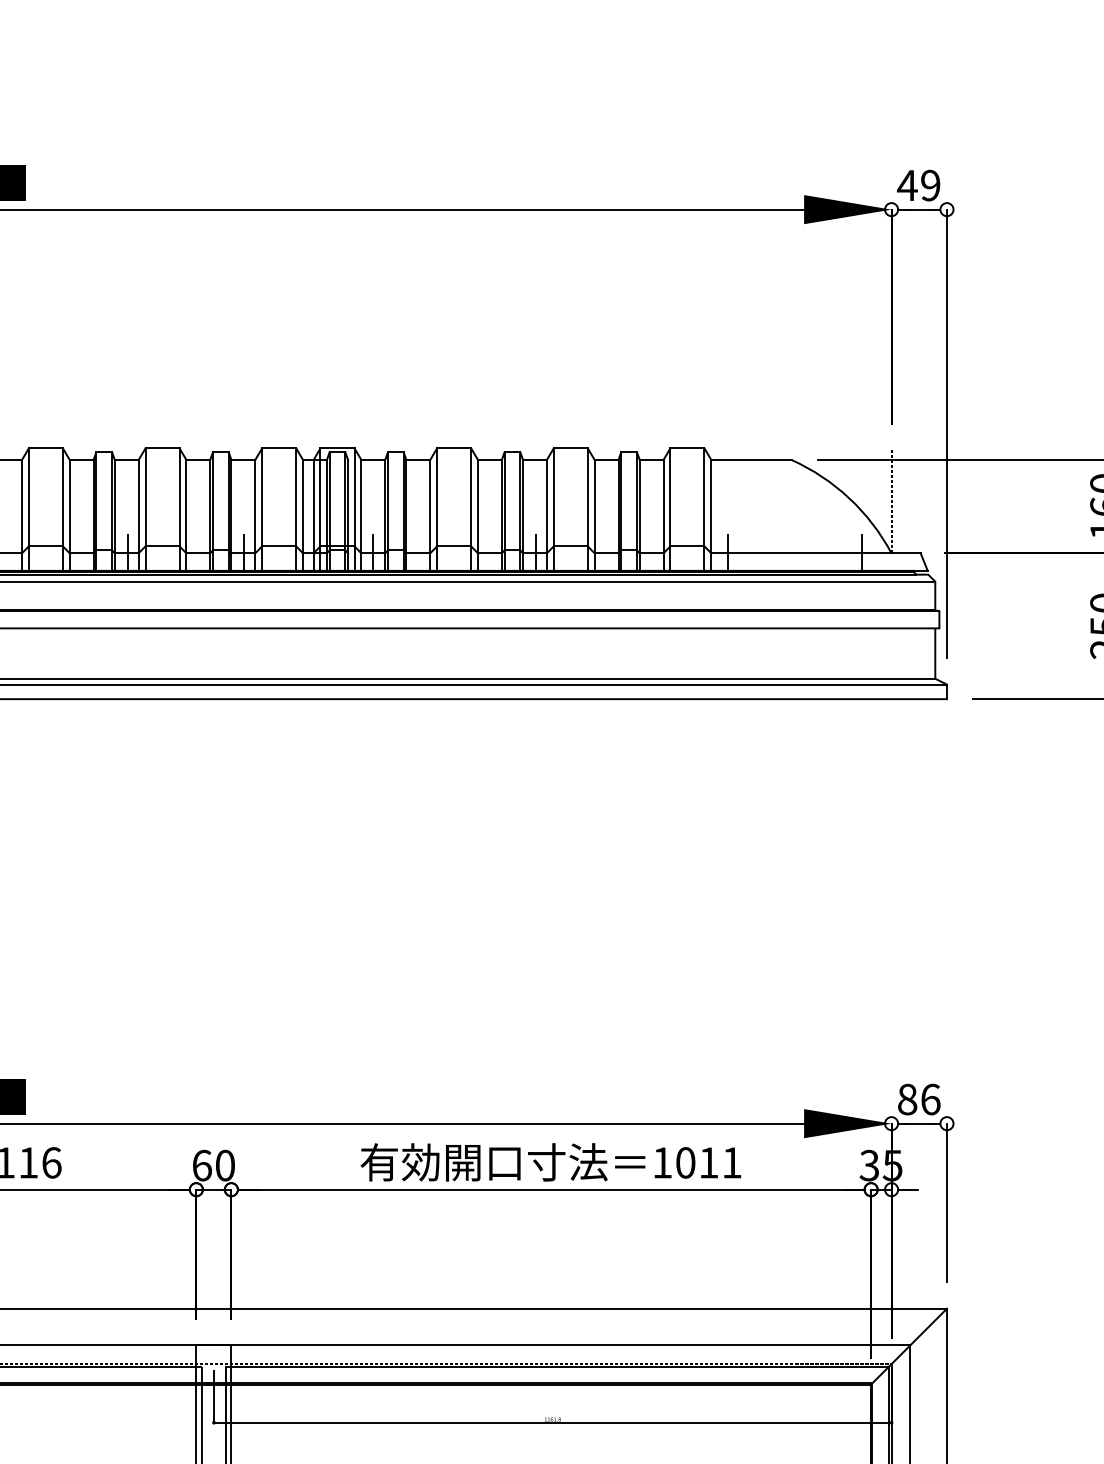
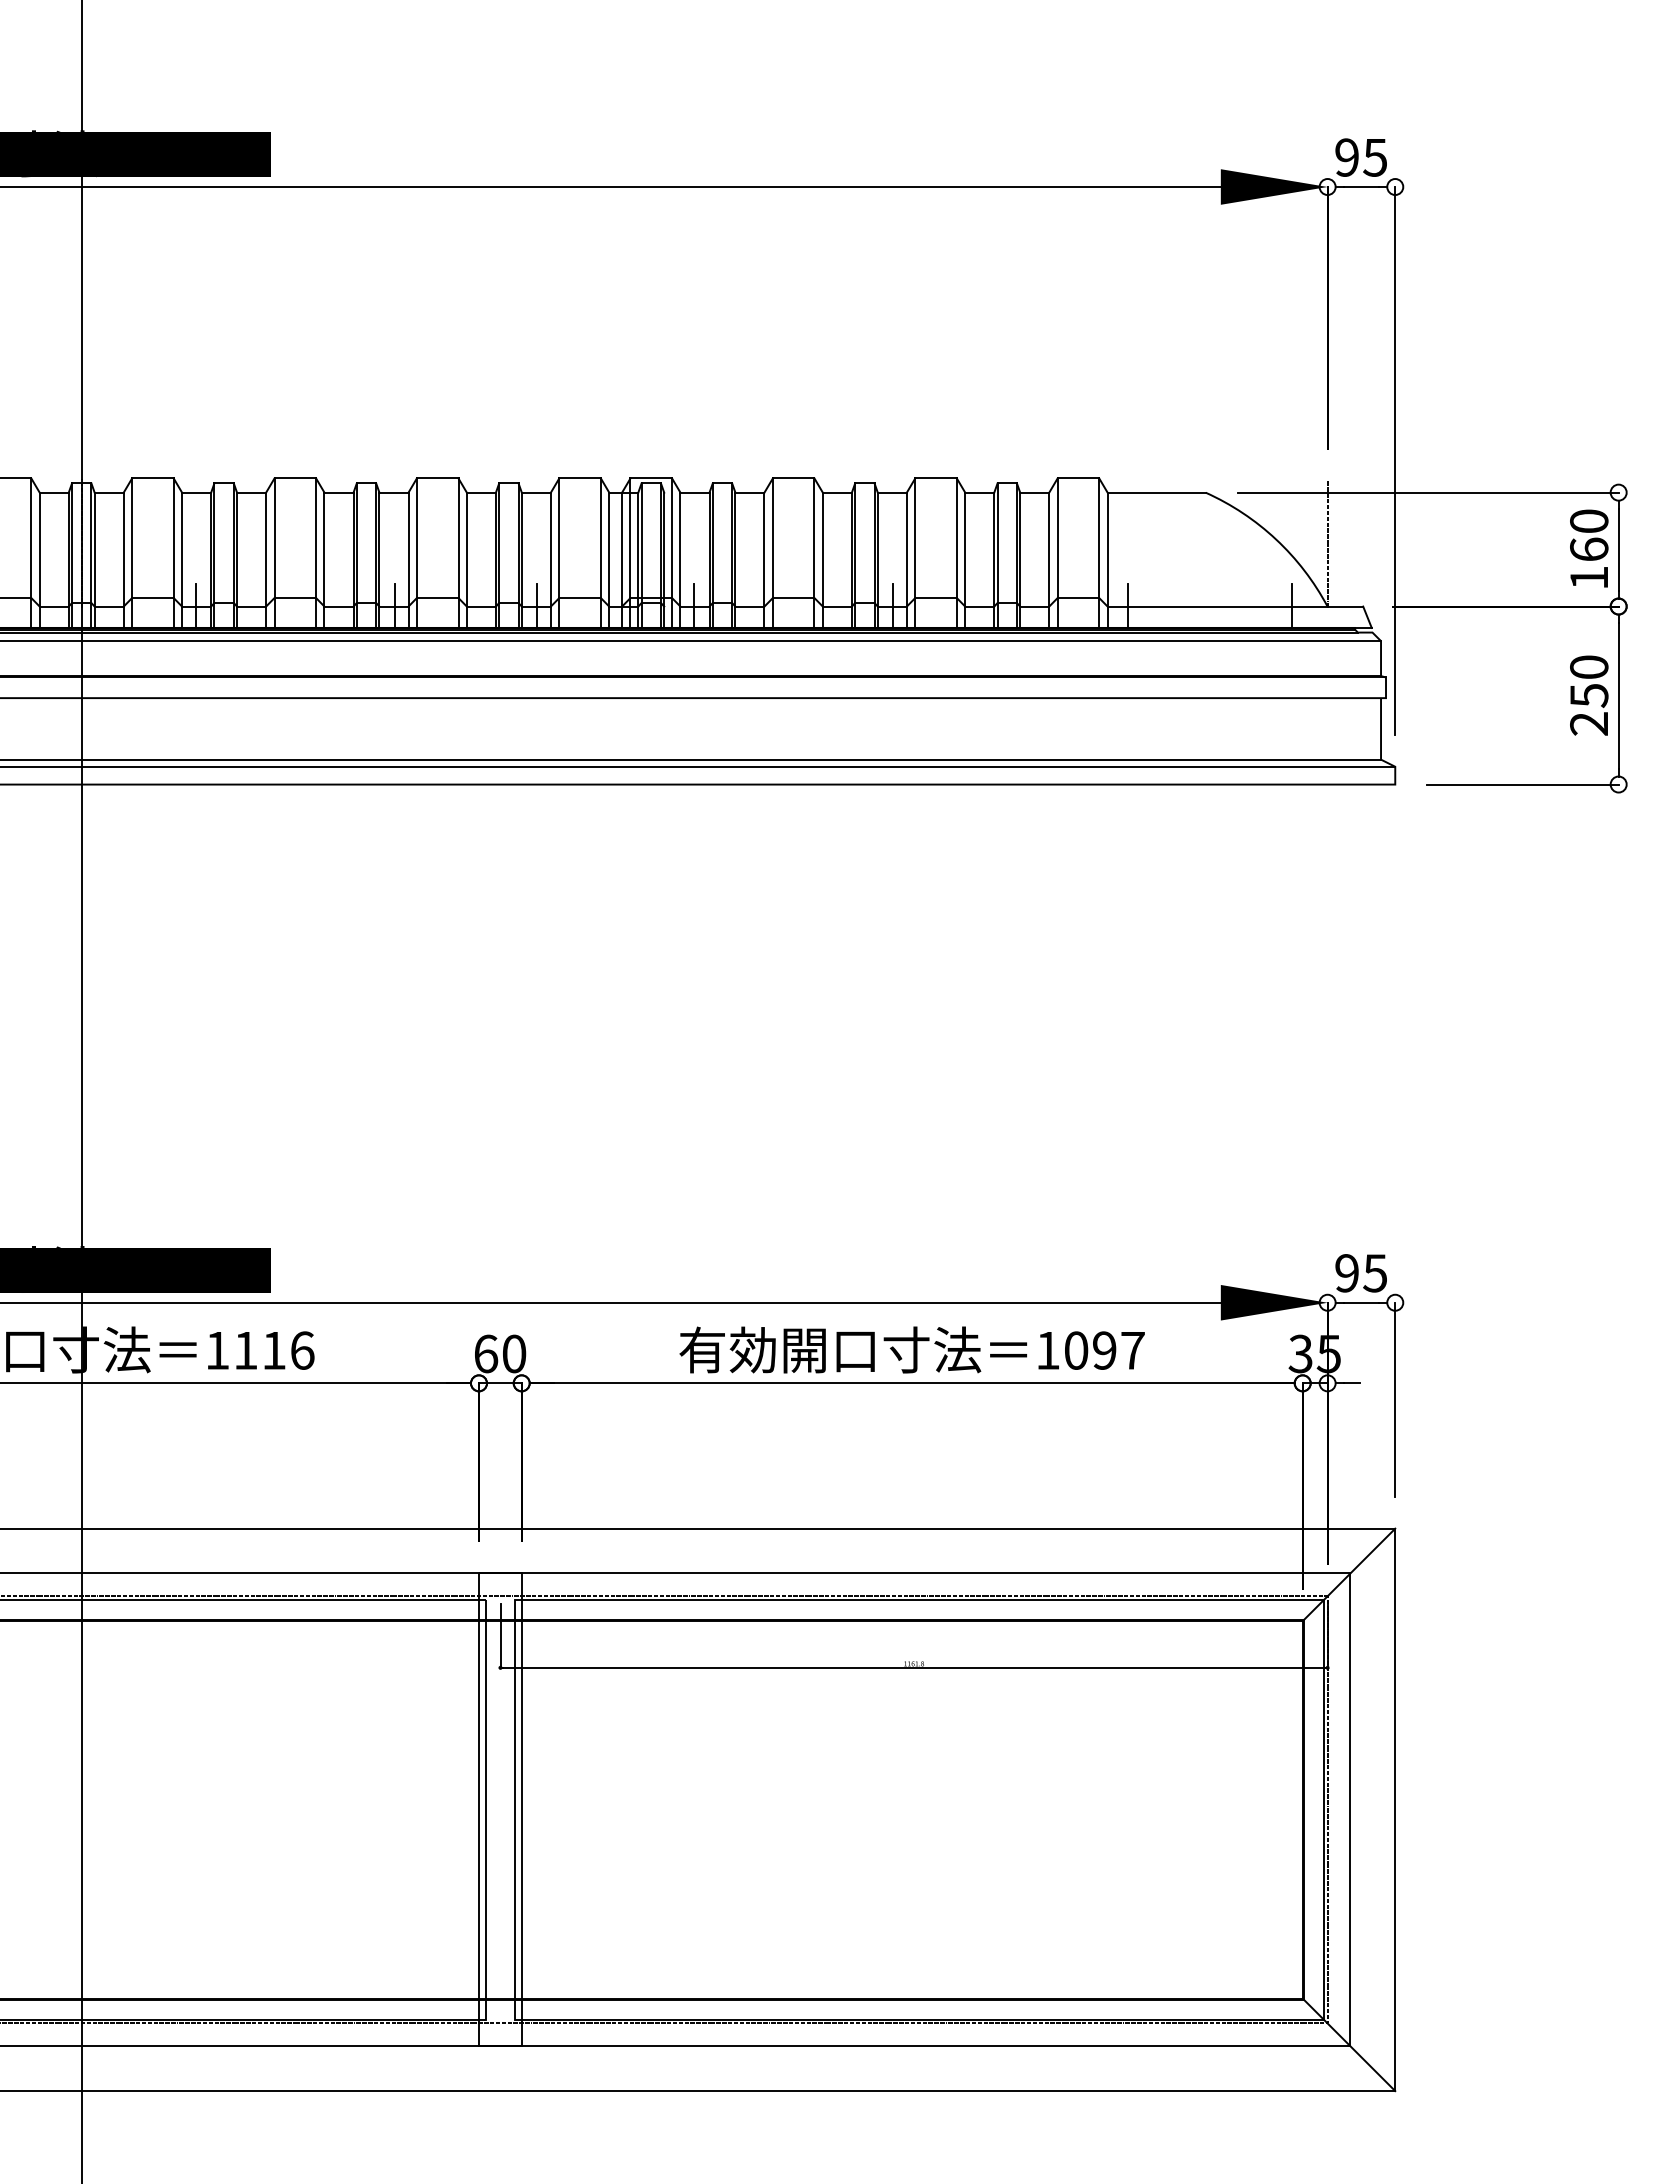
text: (918, 185) -> (1360, 157), 49 -> 95
text: (919, 1099) -> (1361, 1273), 86 -> 95
text: (720, 1162) -> (1118, 1350), 1011 -> 1097

